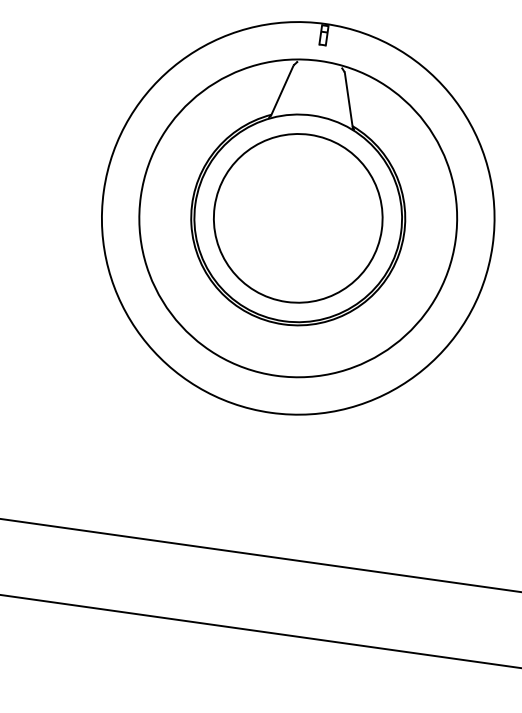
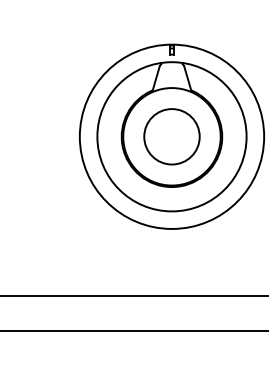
circle: (297, 217) -> (171, 136), size x0.7

